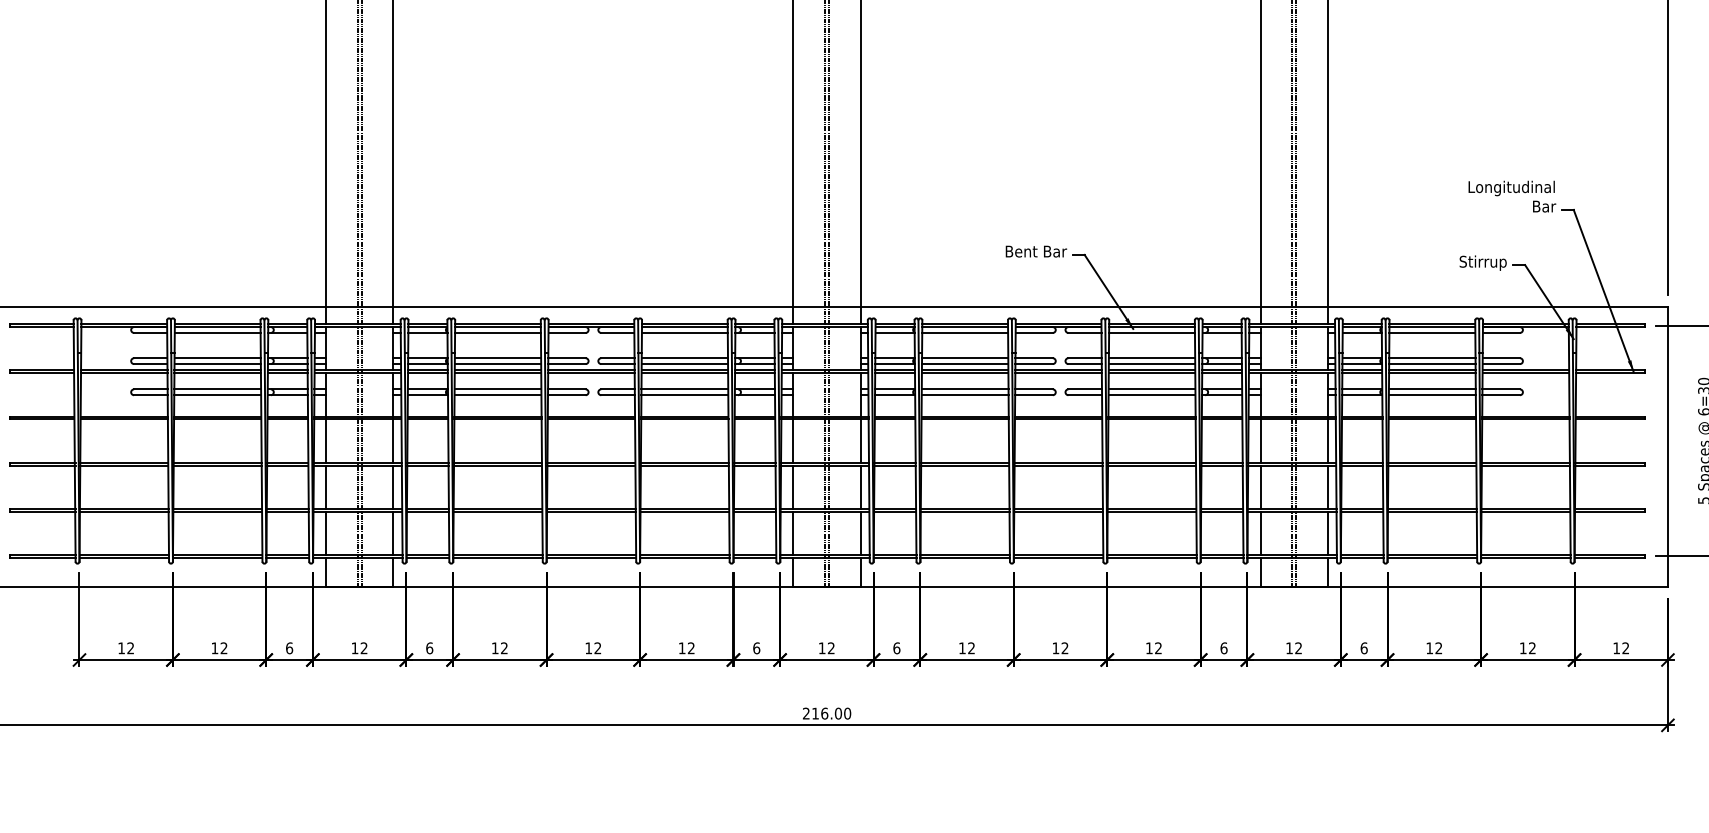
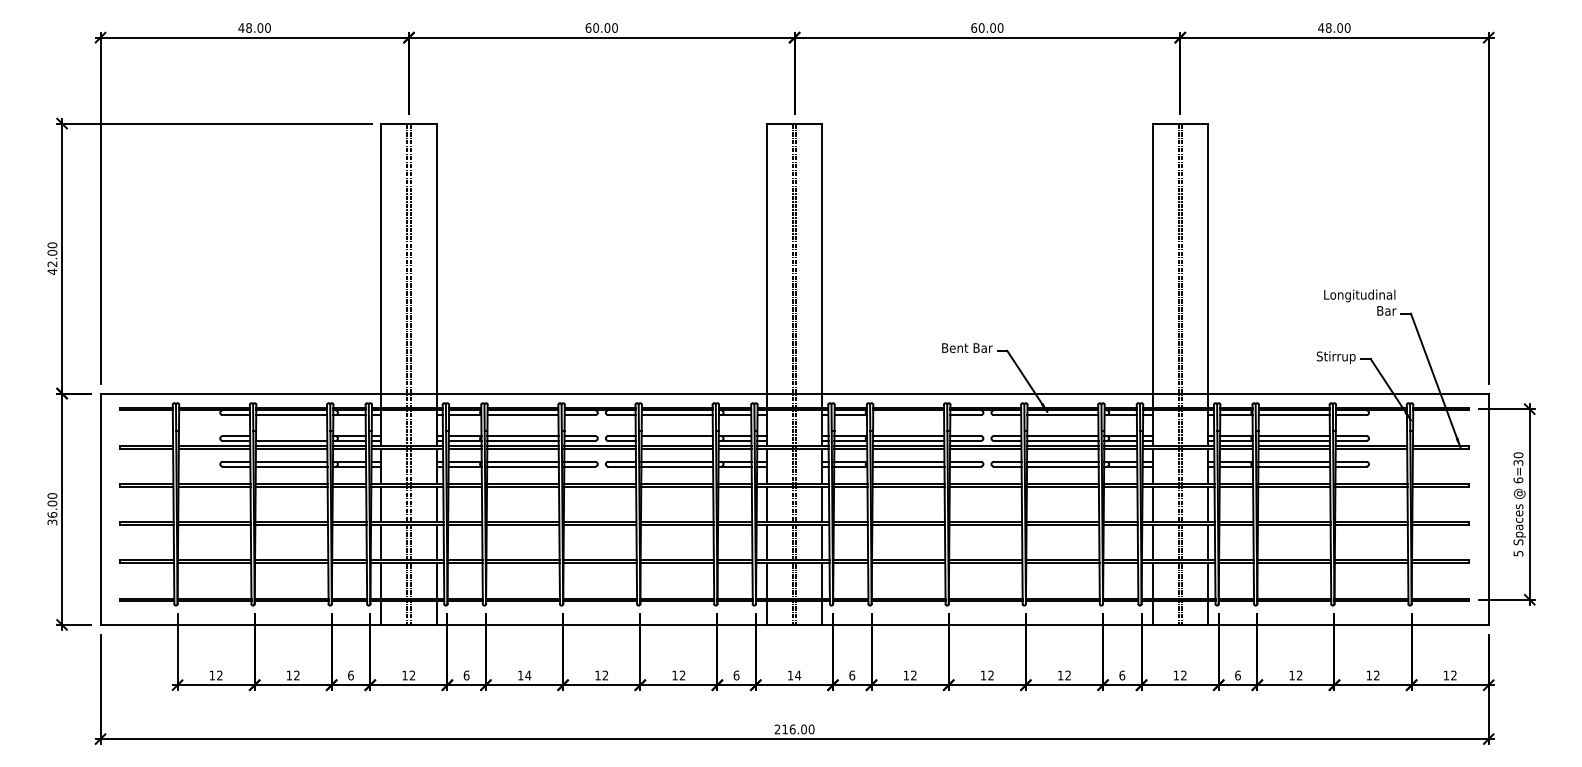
line: (965, 333) -> (908, 415), removed
line: (217, 358) -> (291, 436), removed
line: (683, 363) -> (676, 440), removed
text: (504, 648) -> (528, 675), 12 -> 14
text: (831, 648) -> (798, 675), 12 -> 14

